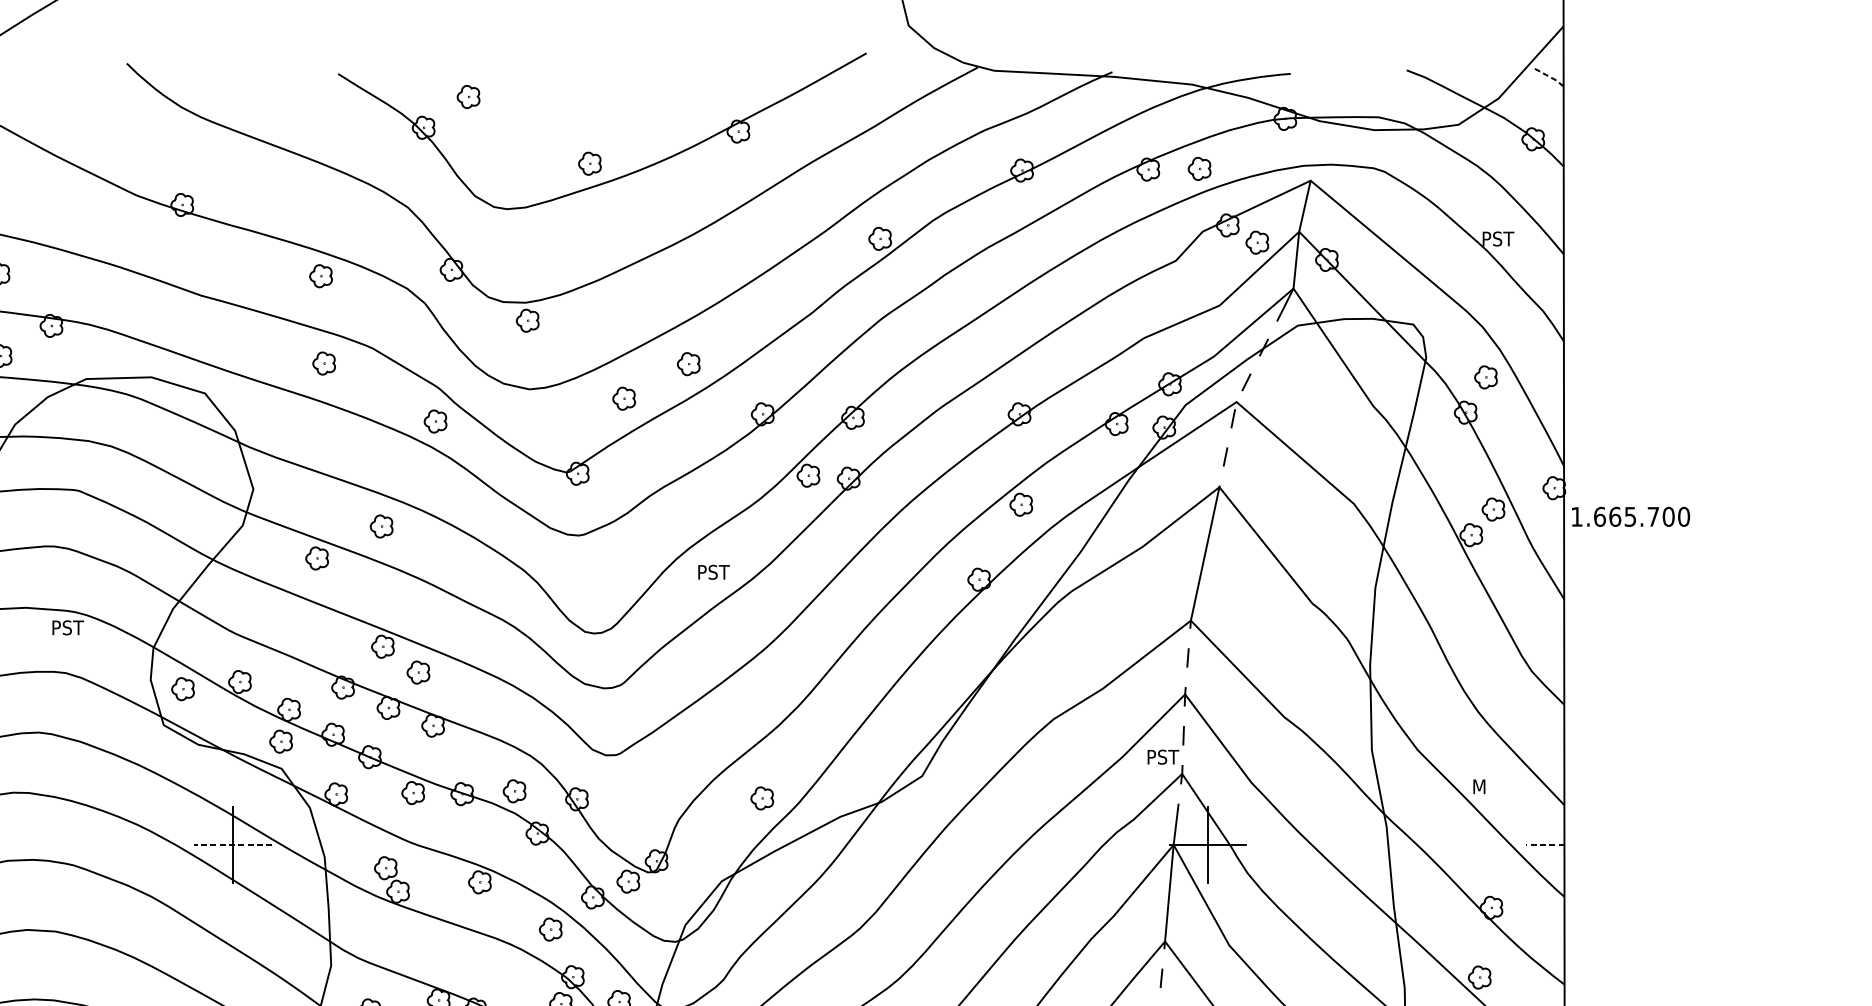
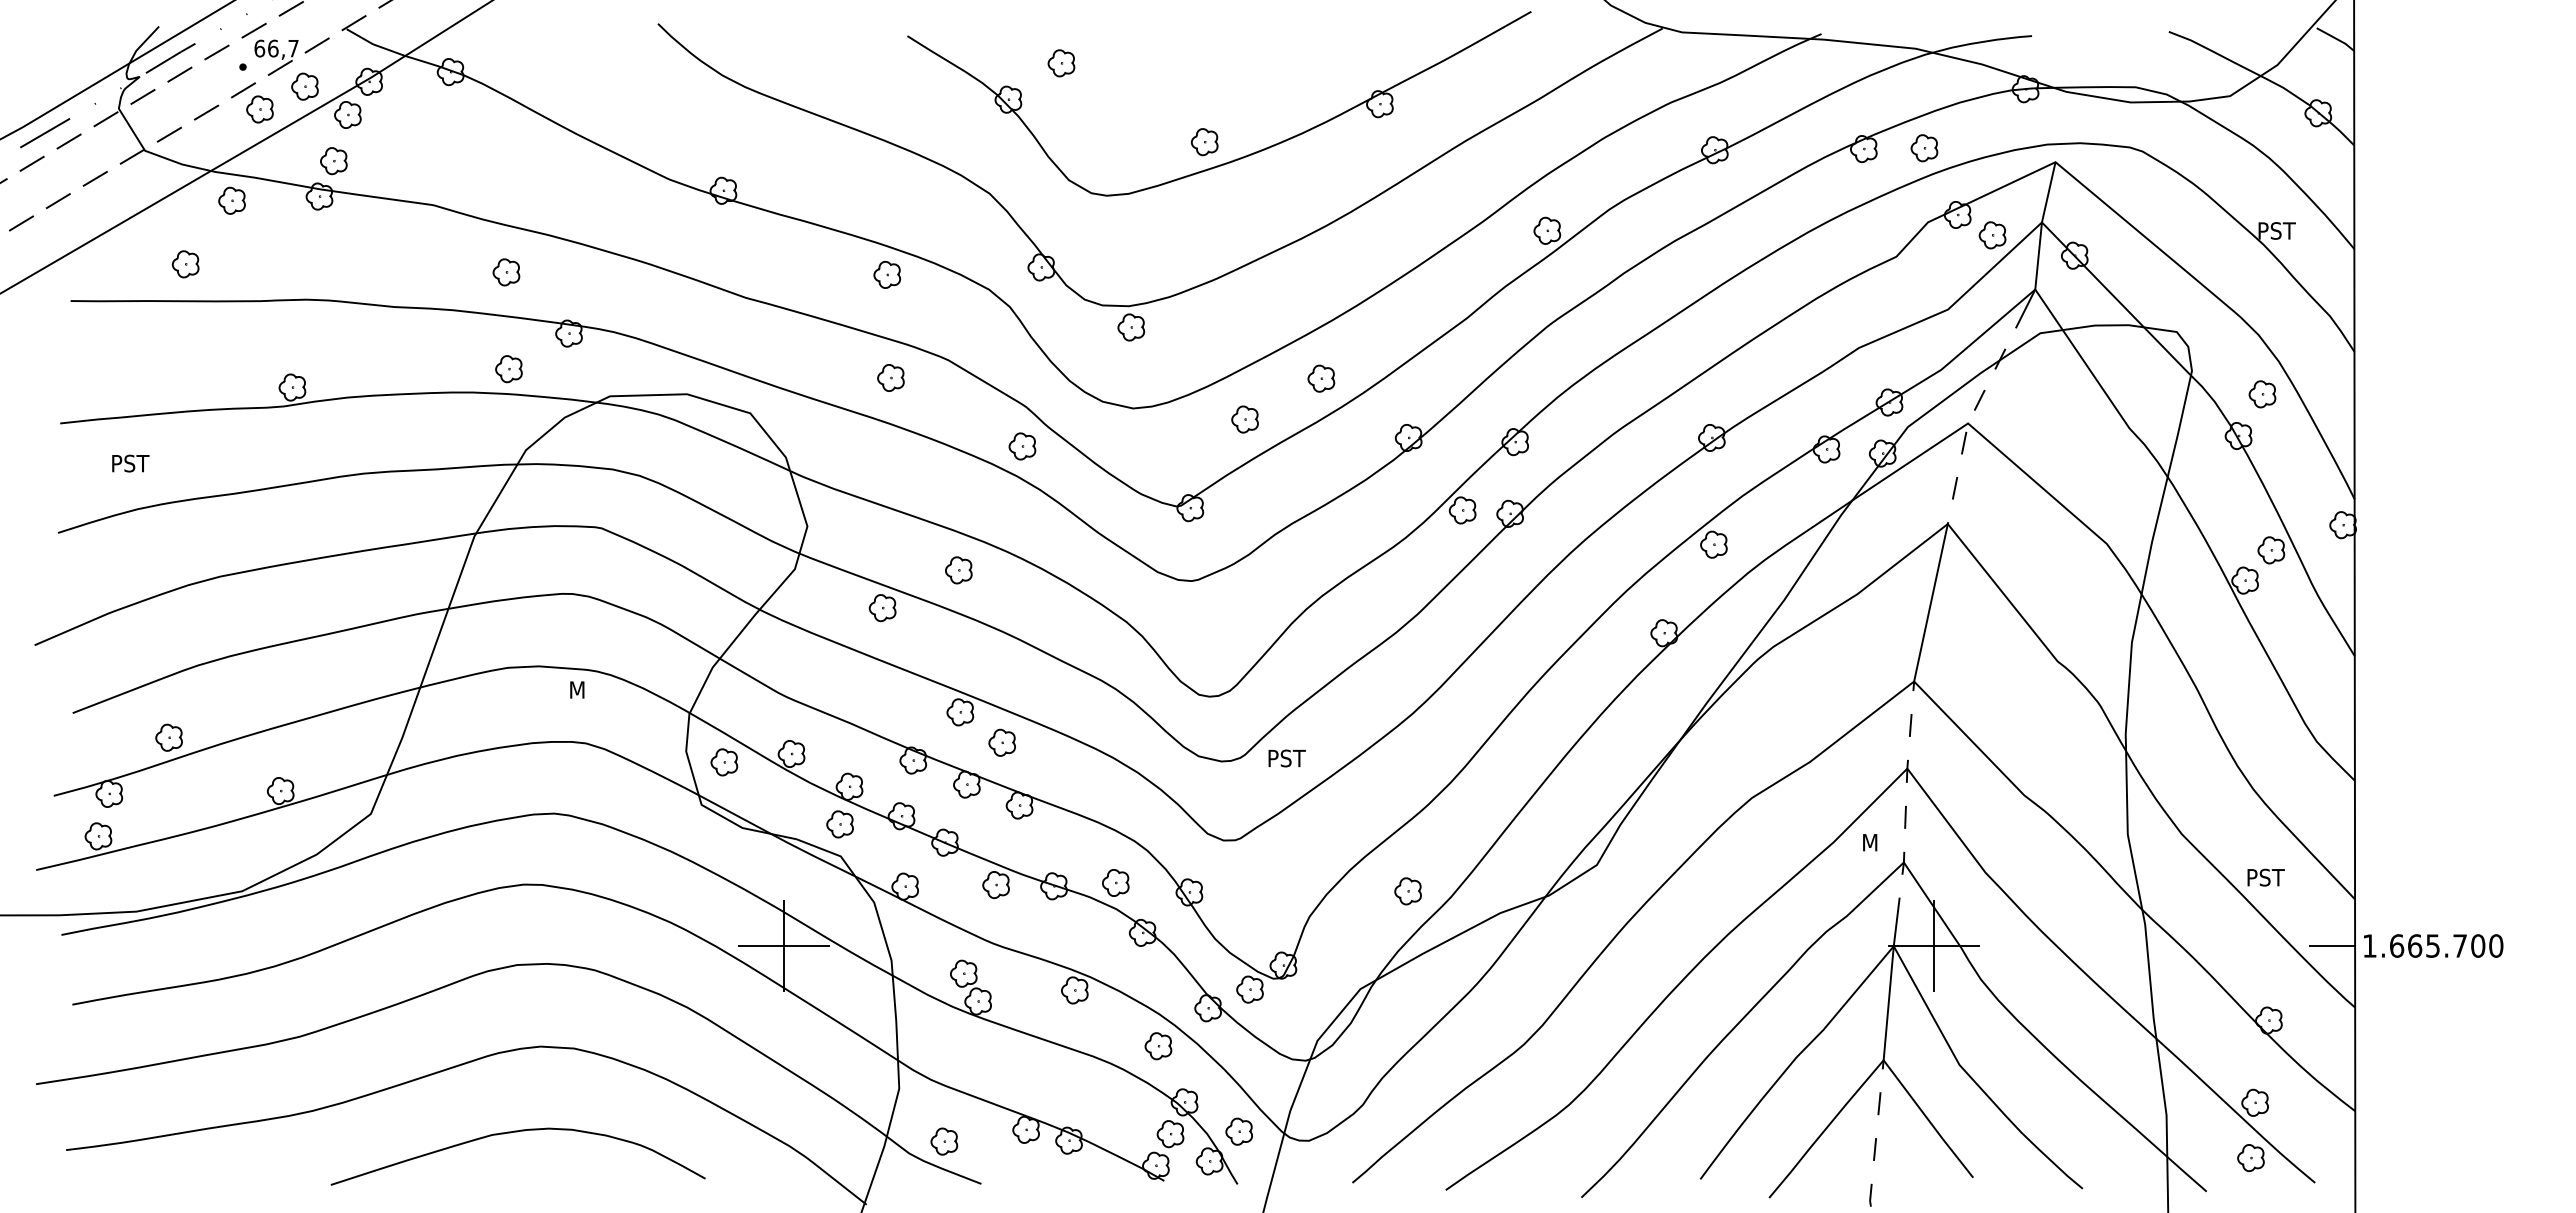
line: (1548, 76) -> (2336, 39), dashed -> solid
text: (1630, 516) -> (2433, 945), moved
text: (713, 572) -> (1286, 758), moved
text: (68, 627) -> (589, 689), PST -> M
text: (1164, 757) -> (1882, 842), PST -> M
text: (1489, 786) -> (2266, 877), M -> PST
line: (233, 845) -> (783, 946), dashed -> solid
line: (1544, 845) -> (2331, 946), dashed -> solid

